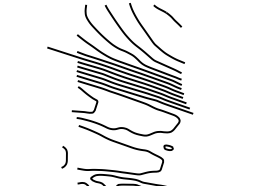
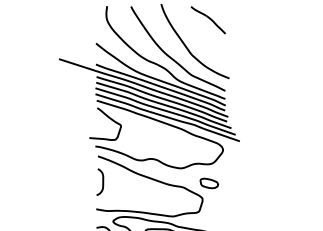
part: (168, 147) -> (209, 183), size x1.67
curve: (66, 156) -> (102, 181), moved

